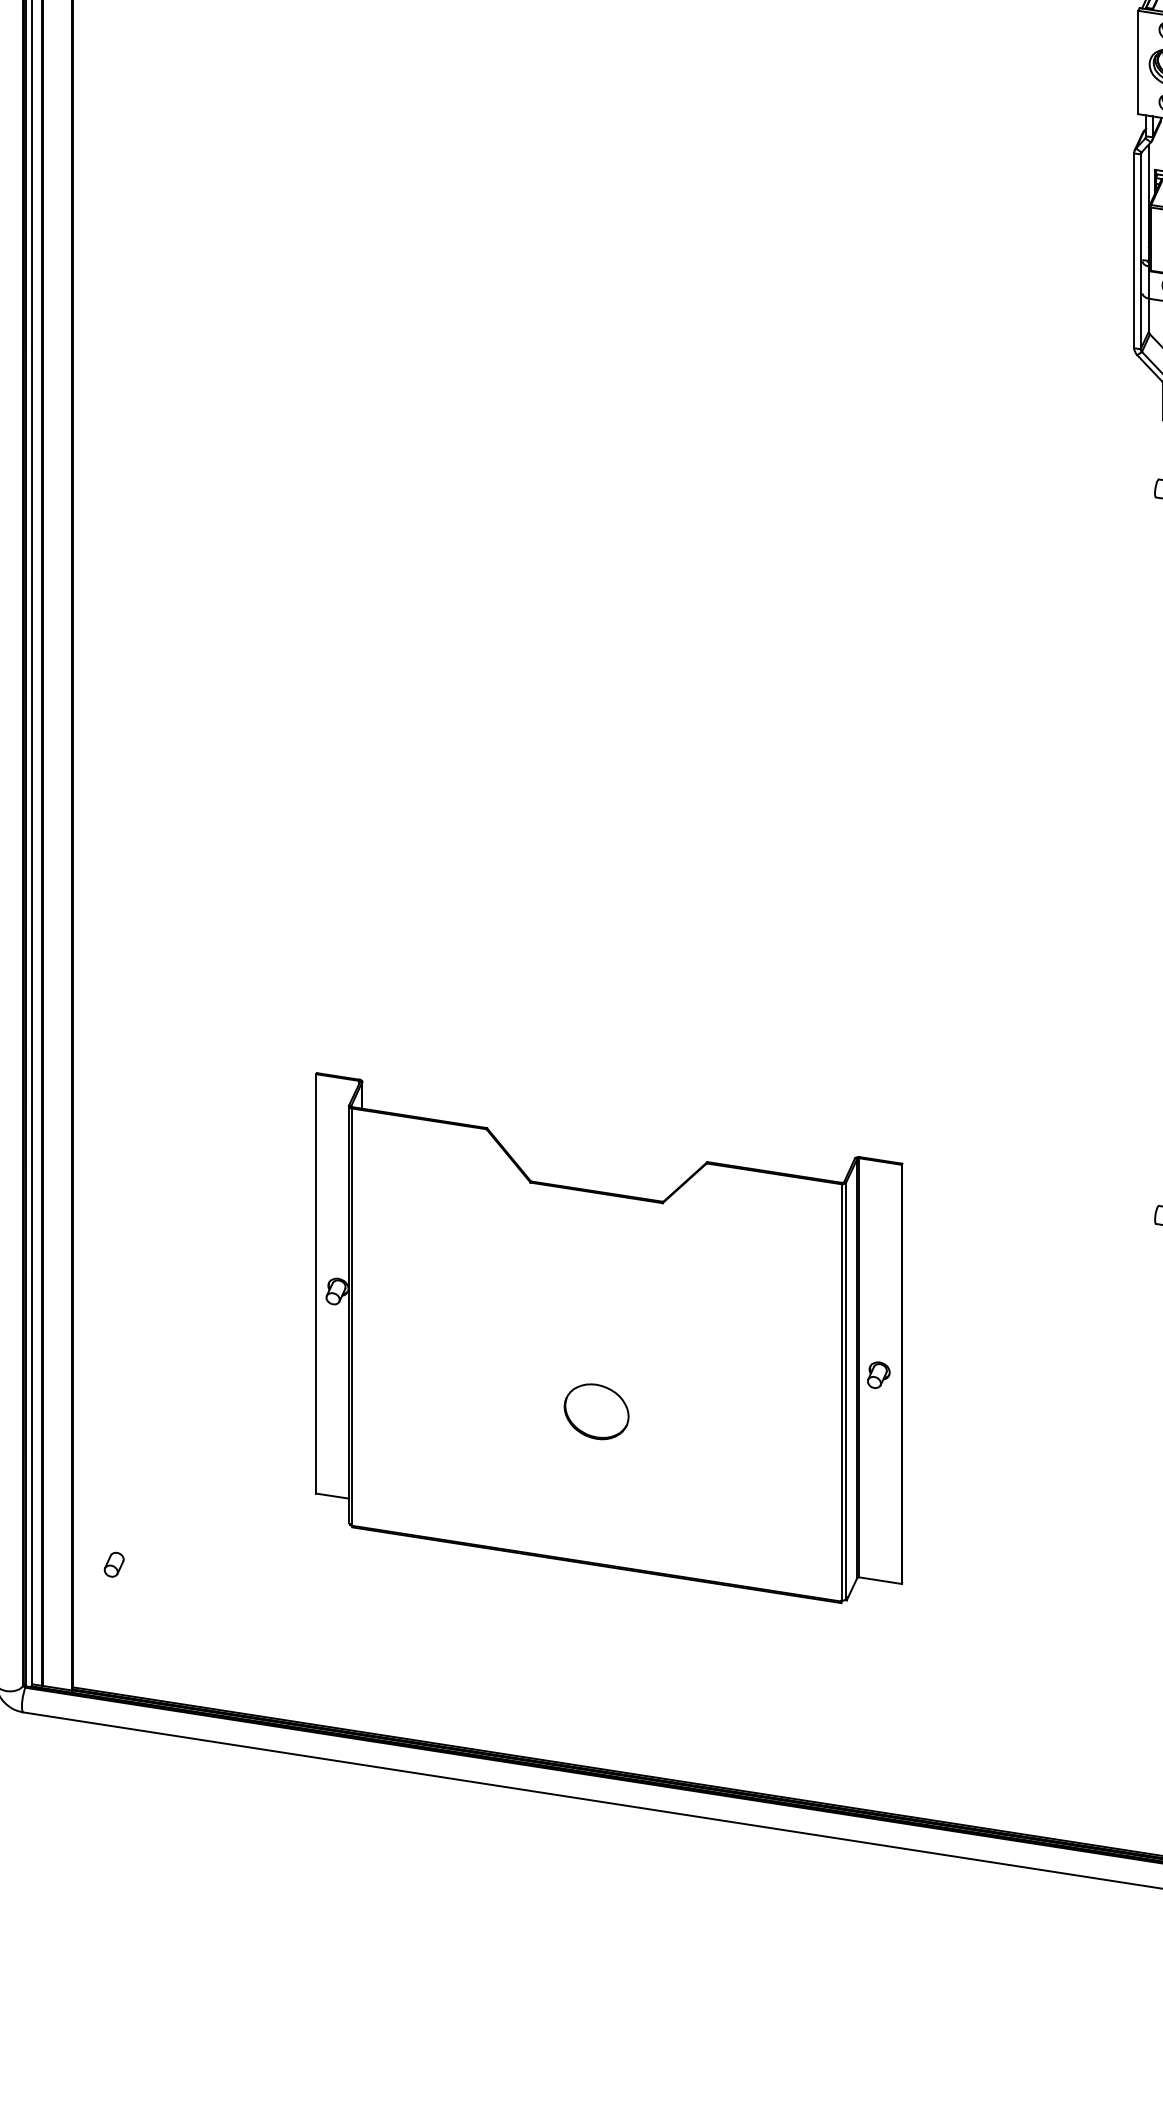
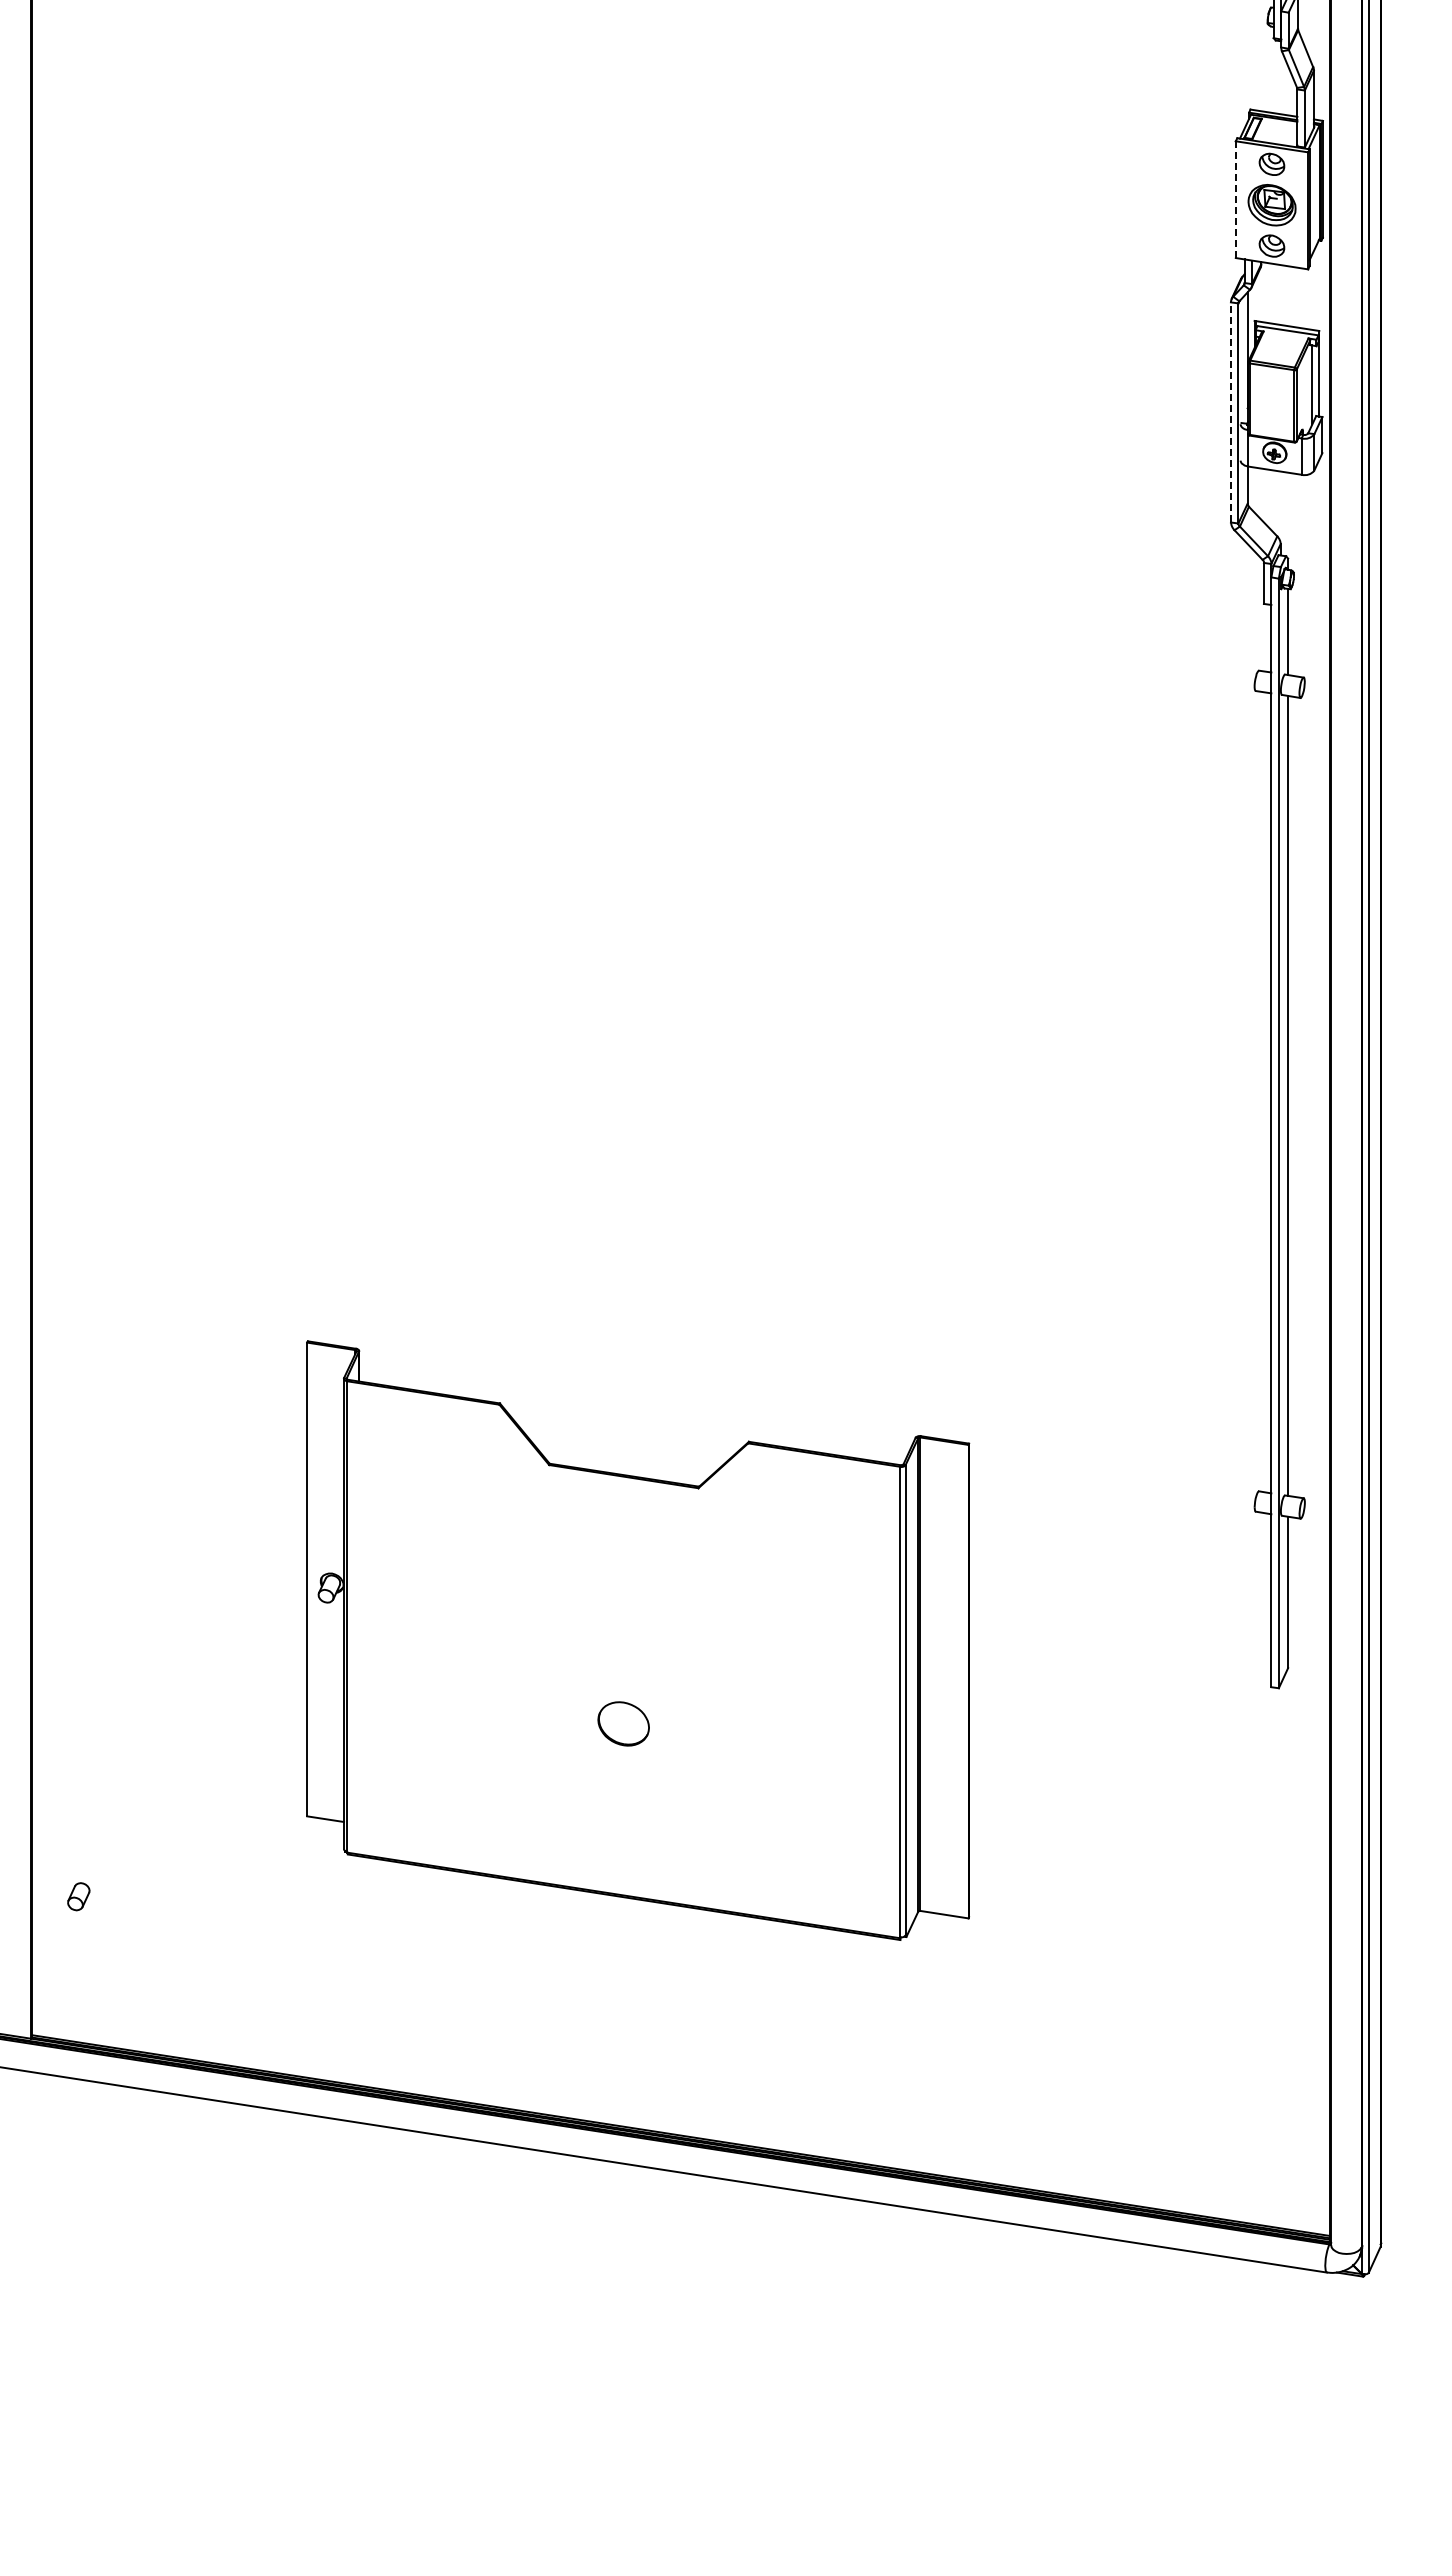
line: (1138, 62) -> (1235, 199), solid -> dashed
line: (1133, 250) -> (1230, 411), solid -> dashed
part: (878, 1375) -> (942, 1682), removed
part: (596, 1411) -> (623, 1723), size x0.7

